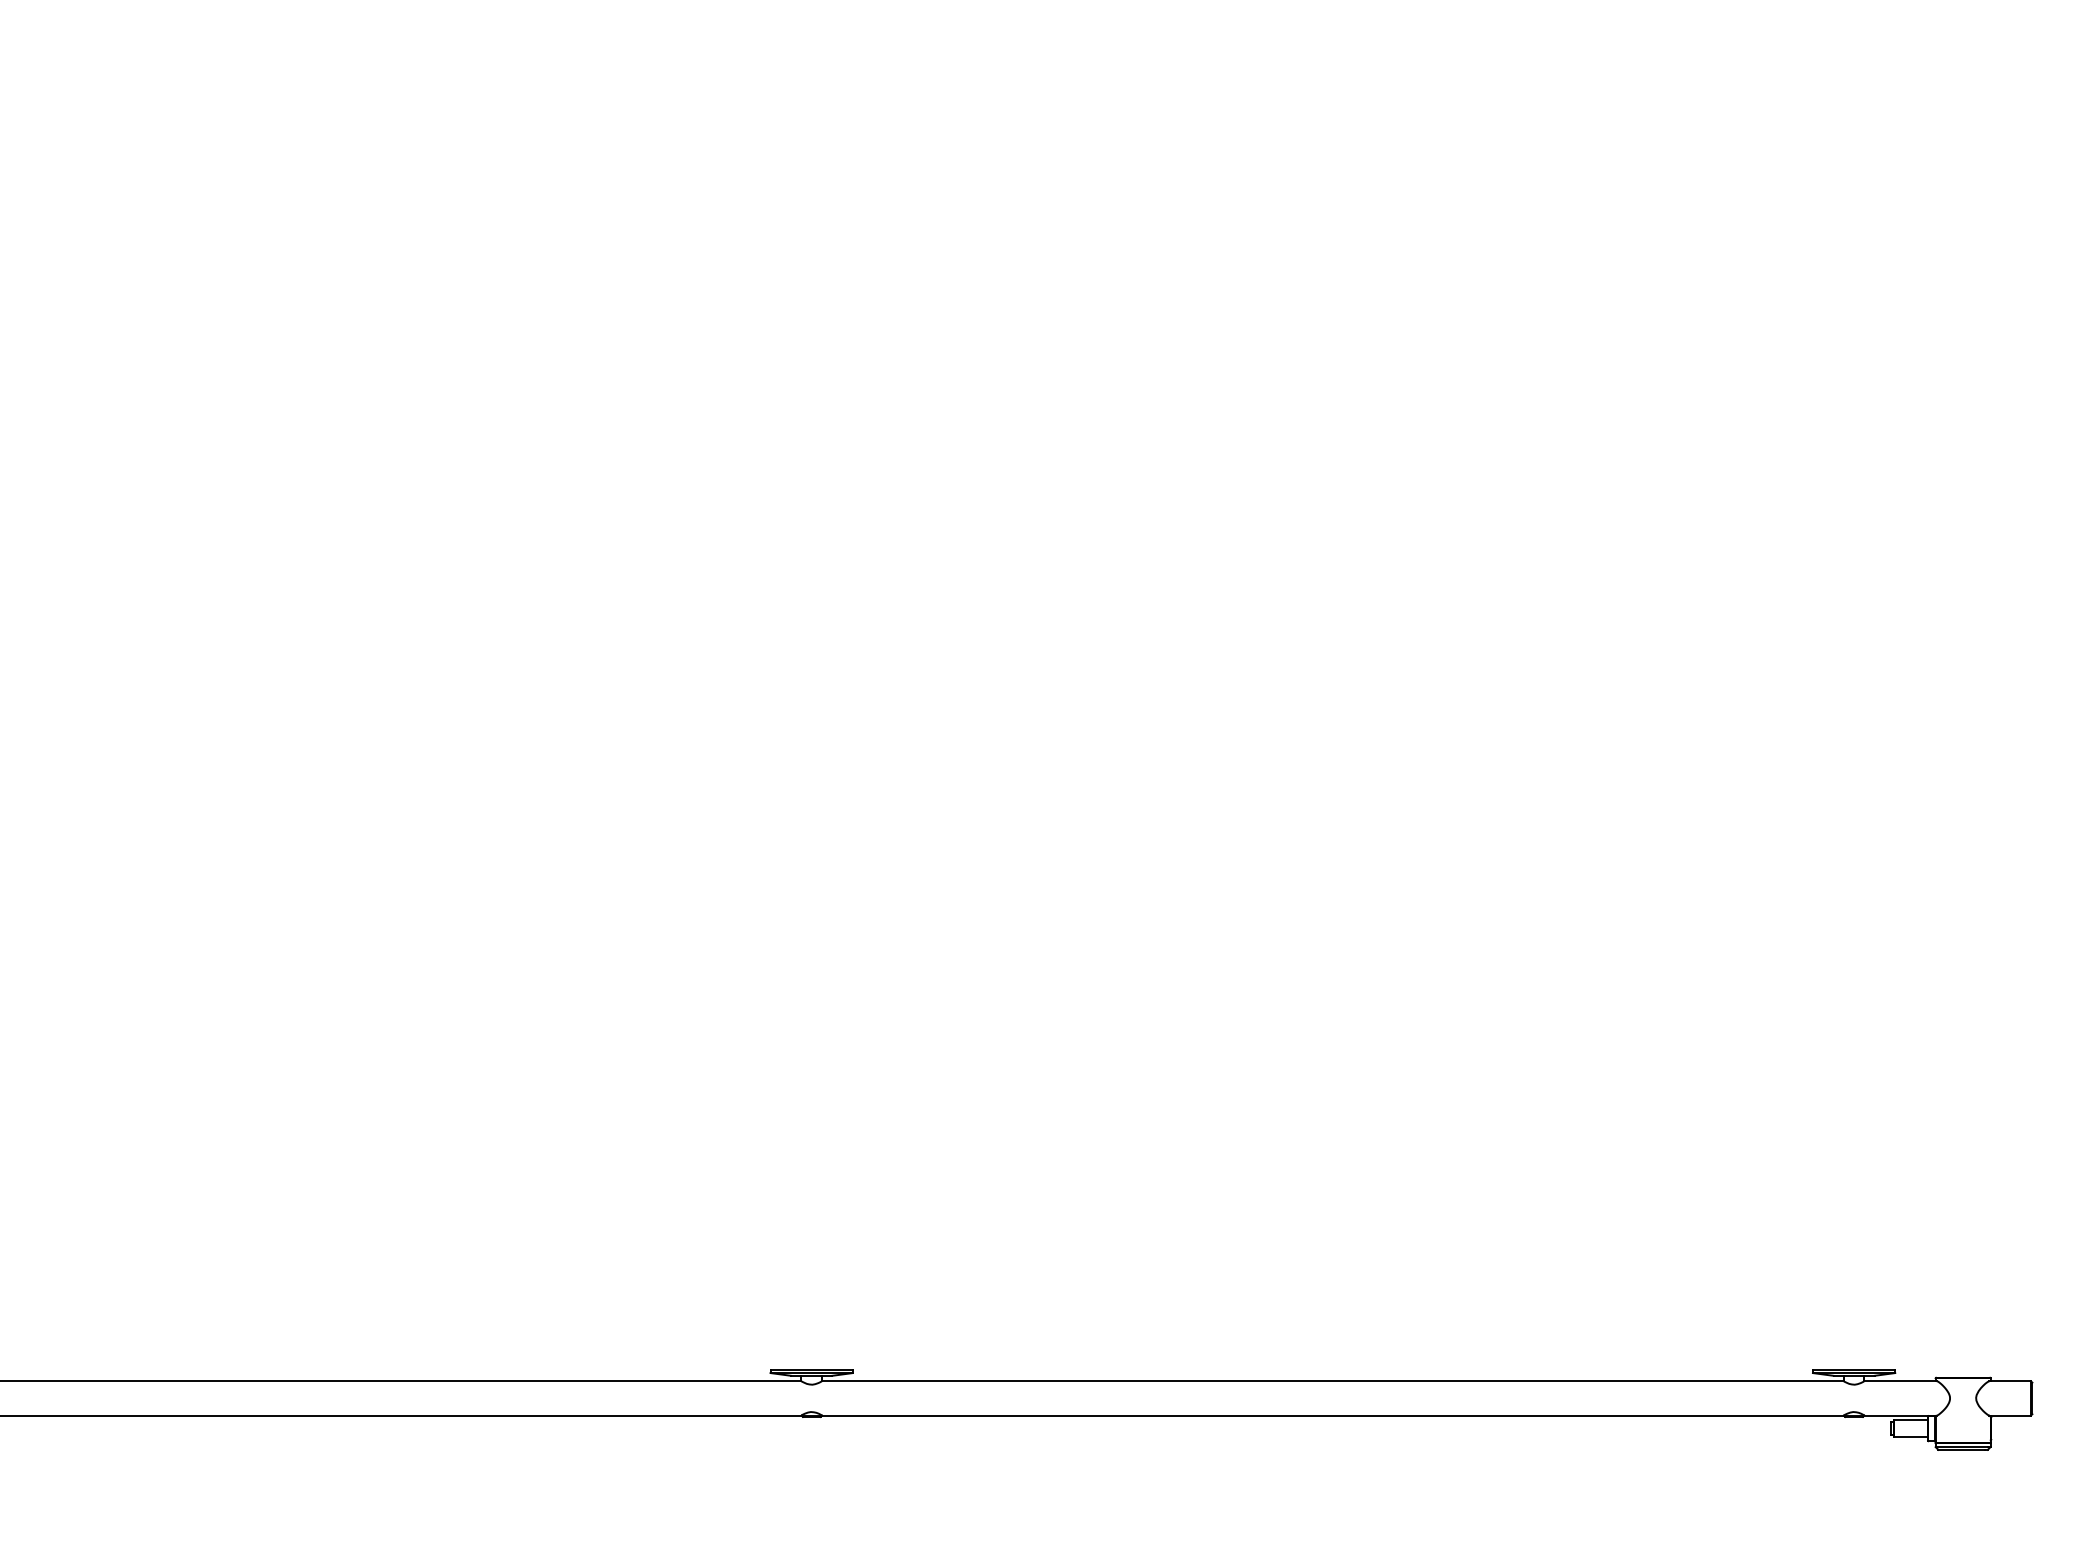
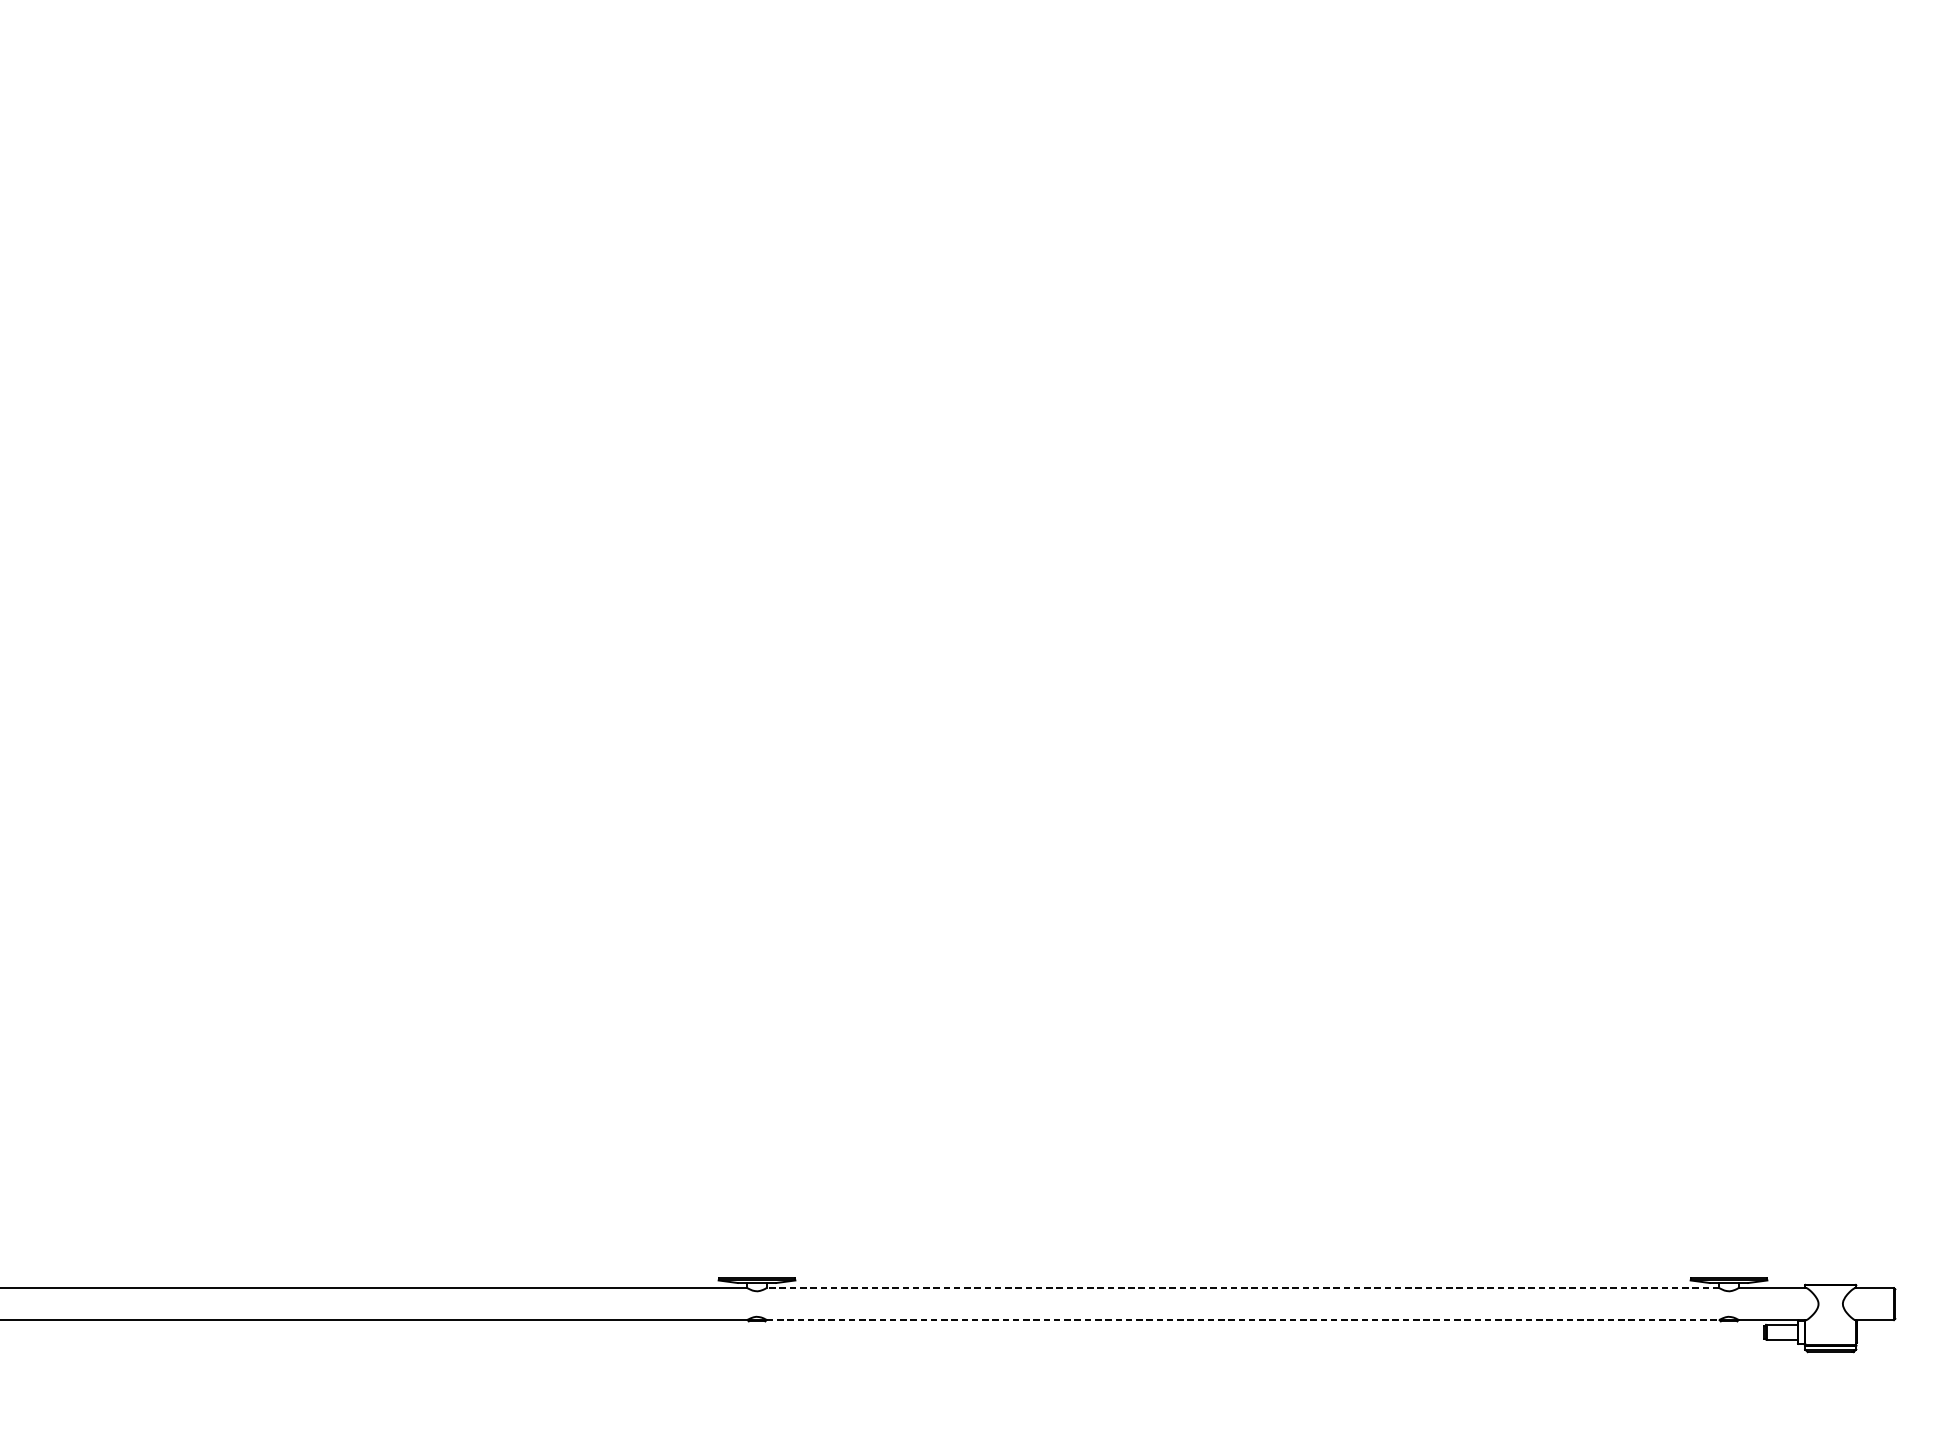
line: (1332, 1381) -> (1242, 1288), solid -> dashed
line: (1332, 1415) -> (1242, 1320), solid -> dashed

